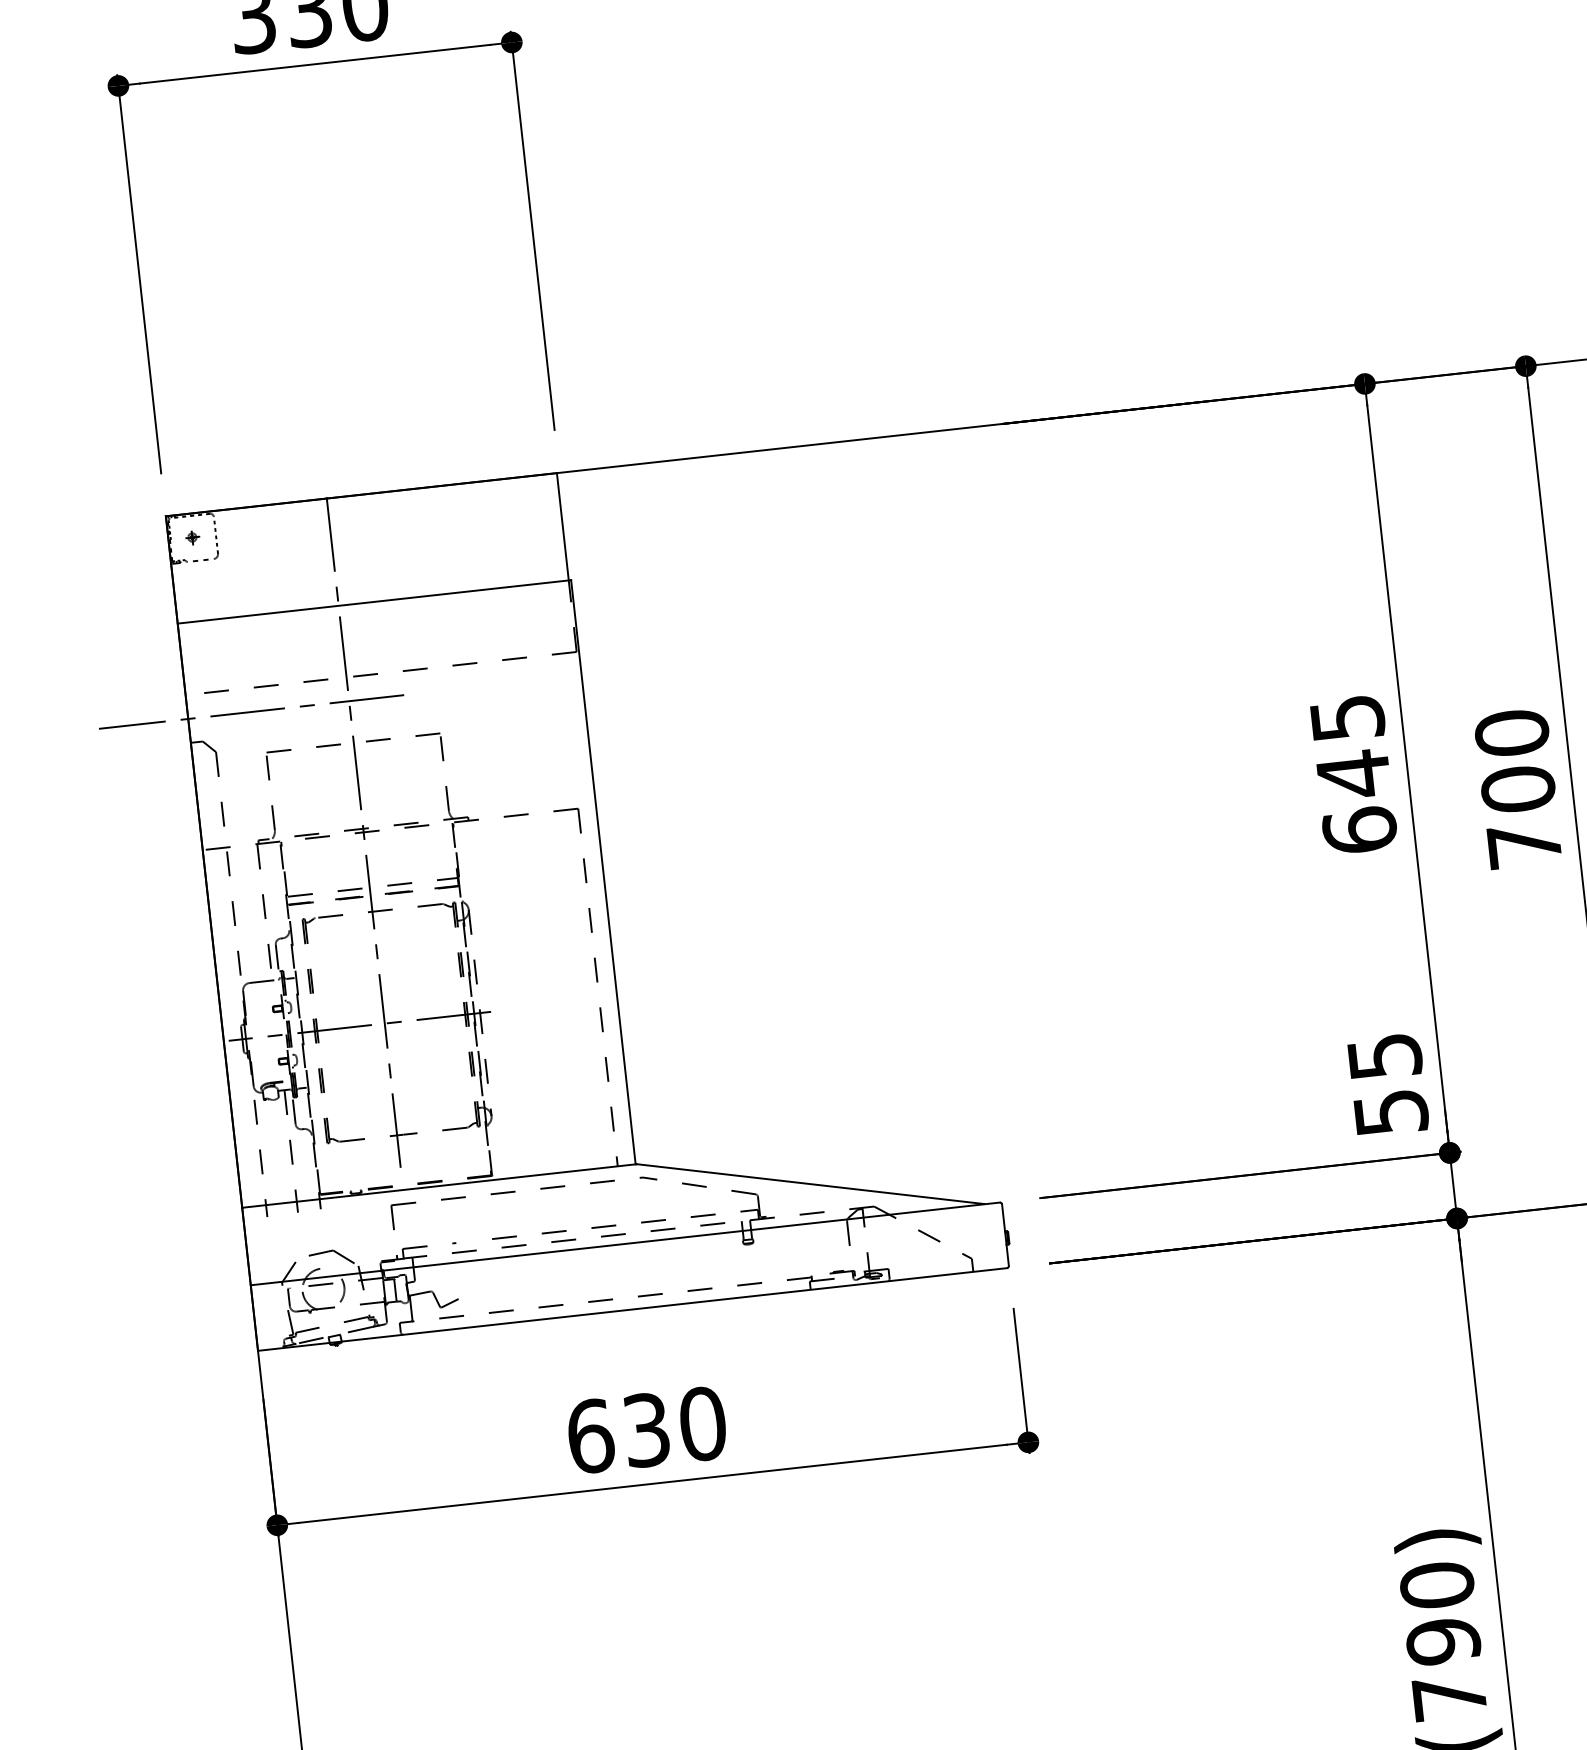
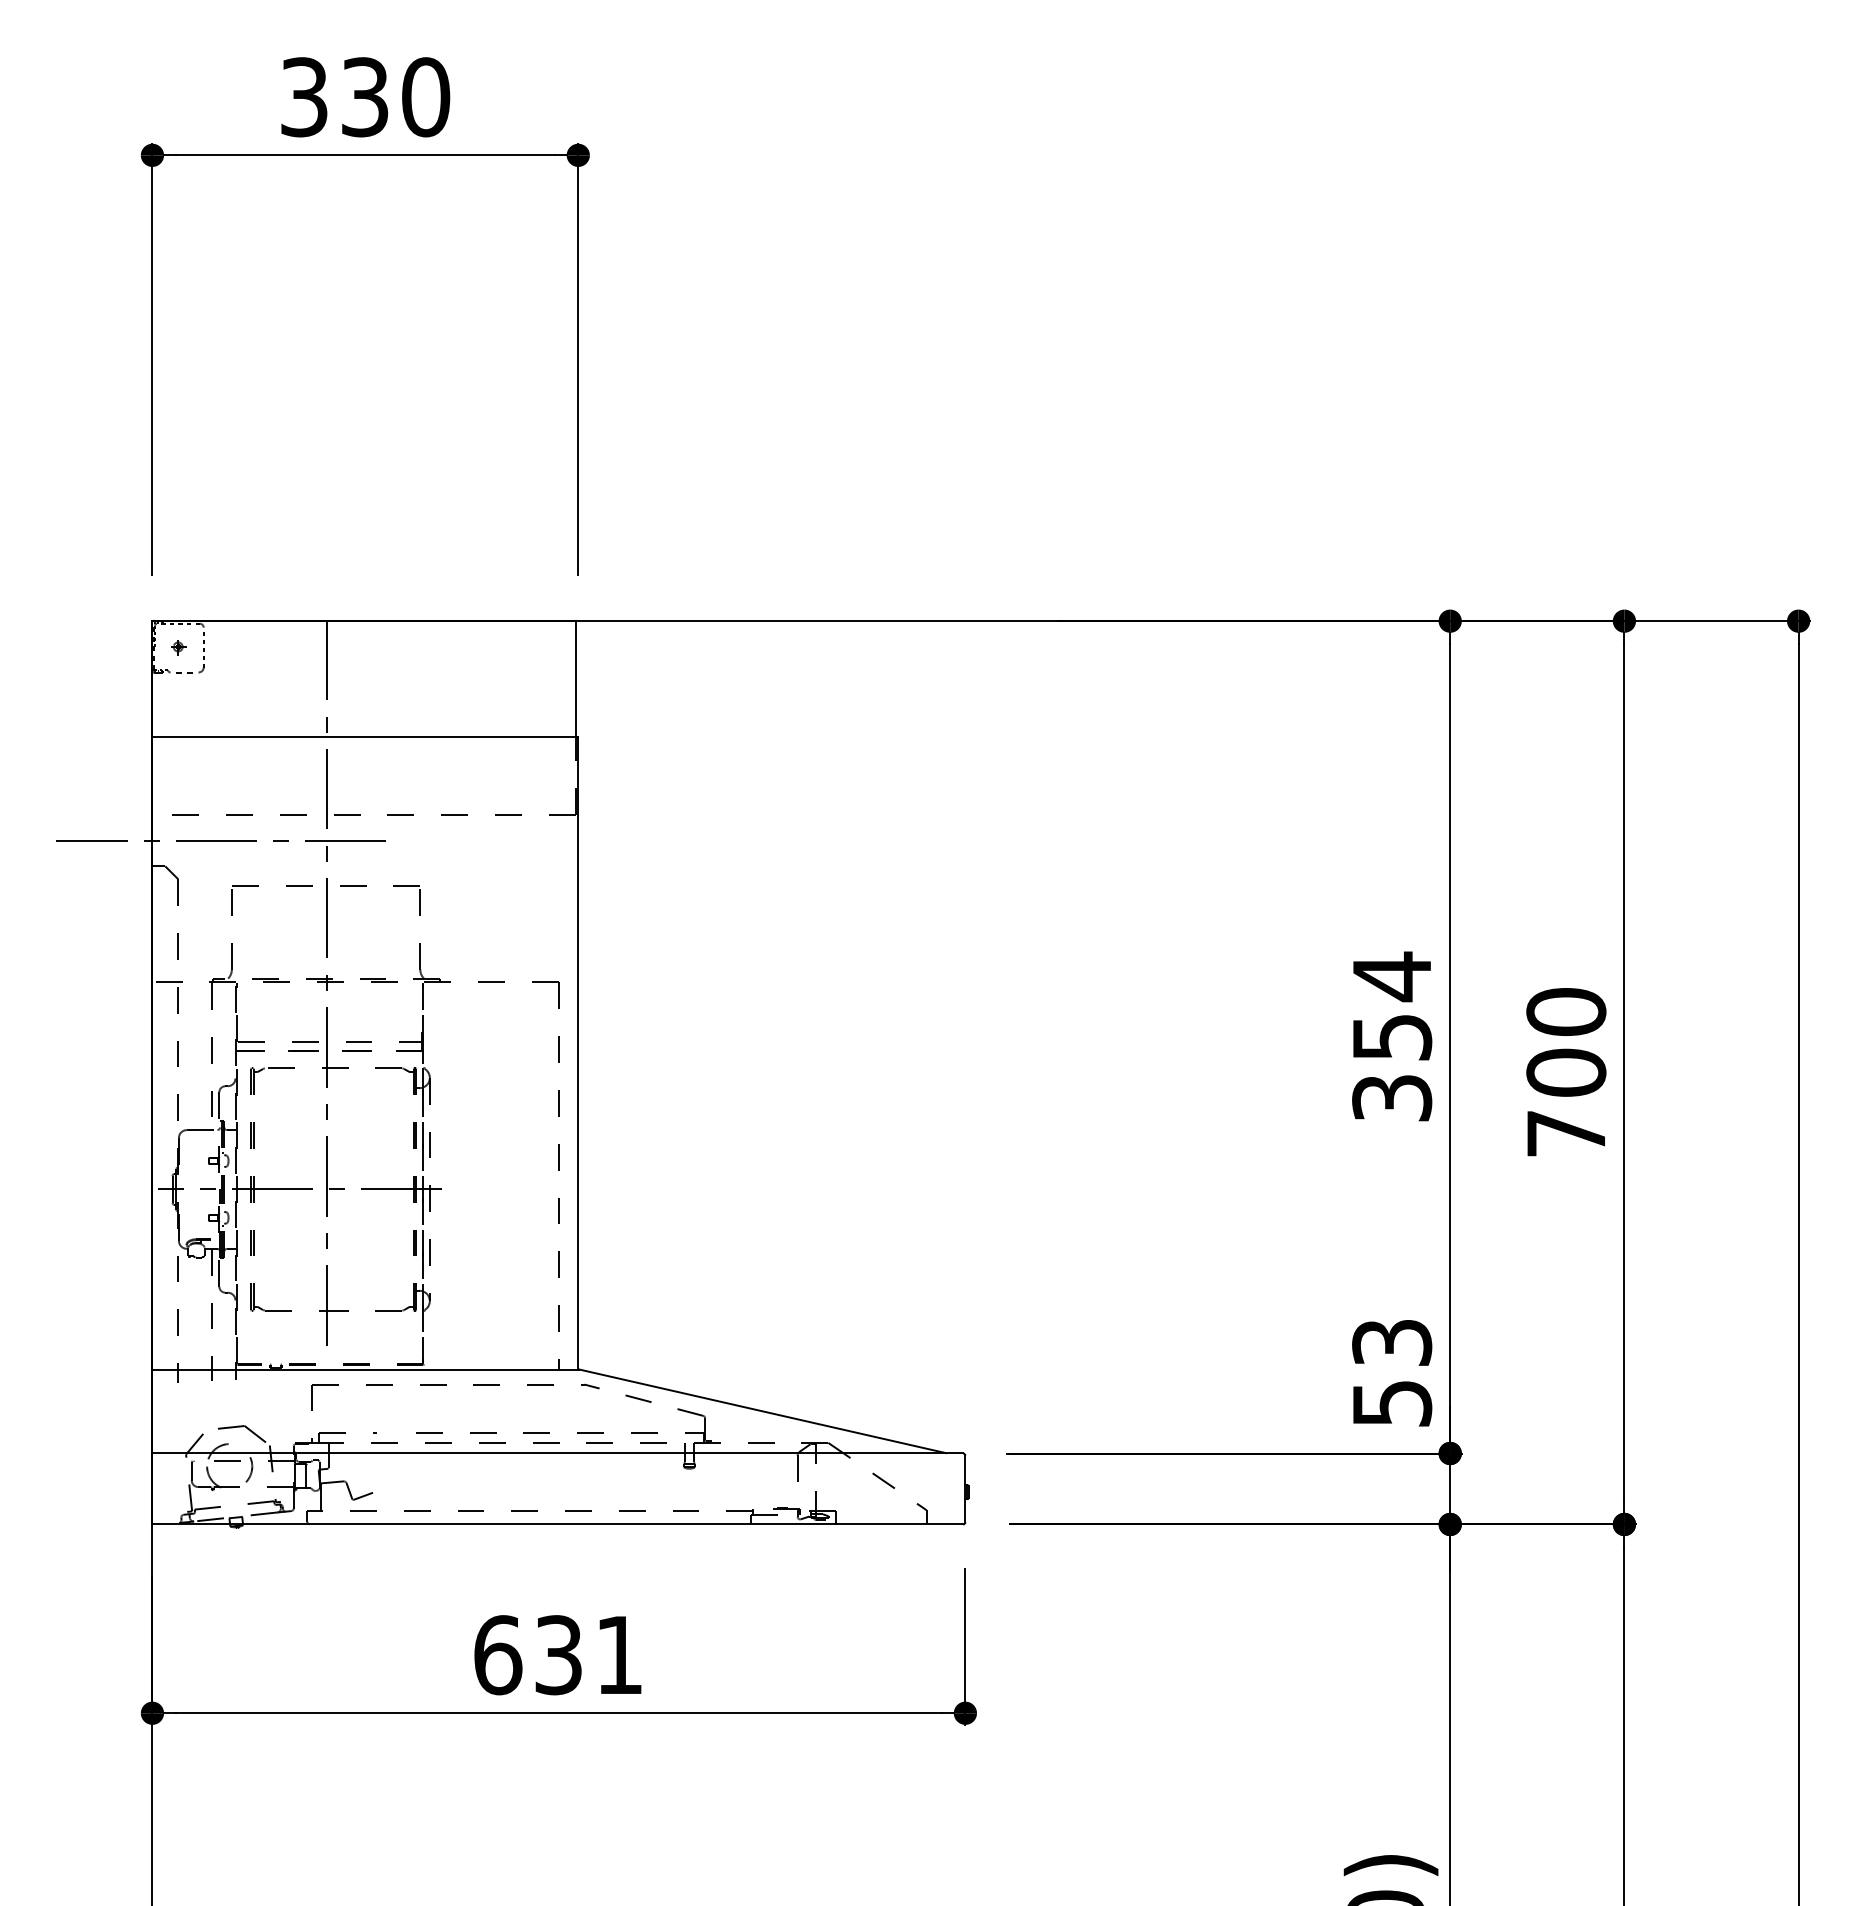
text: (1353, 773) -> (1392, 1036), 645 -> 354
text: (1384, 1056) -> (1391, 1342), 55 -> 53
text: (702, 1424) -> (619, 1655), 630 -> 631

